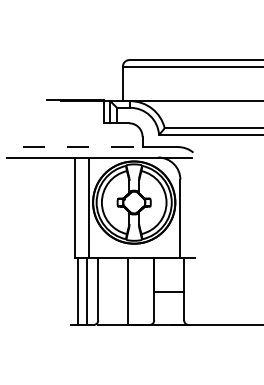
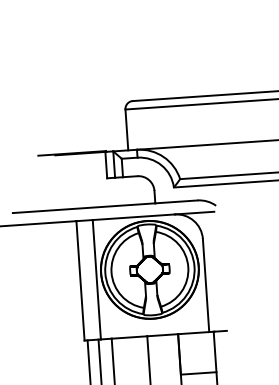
line: (82, 147) -> (84, 208), dashed -> solid

